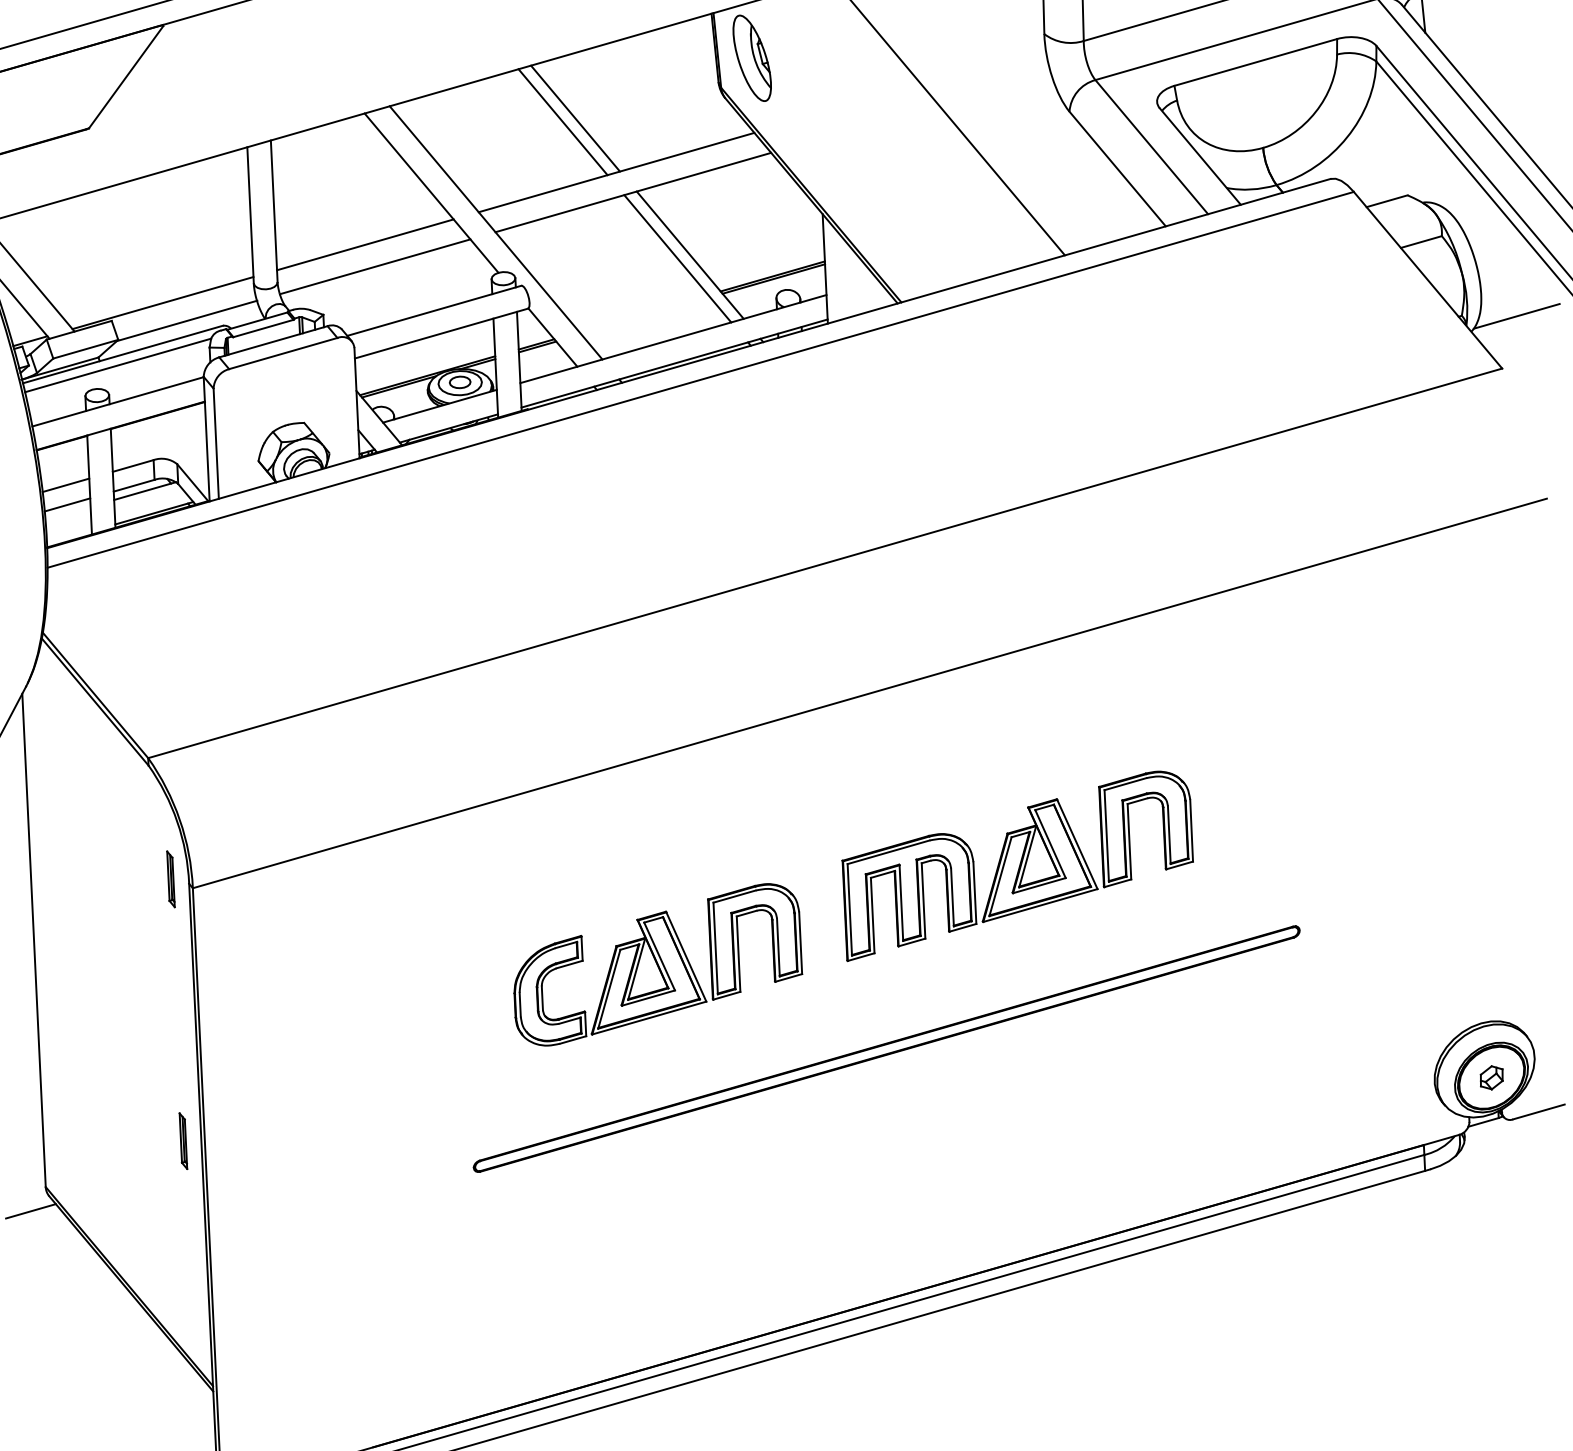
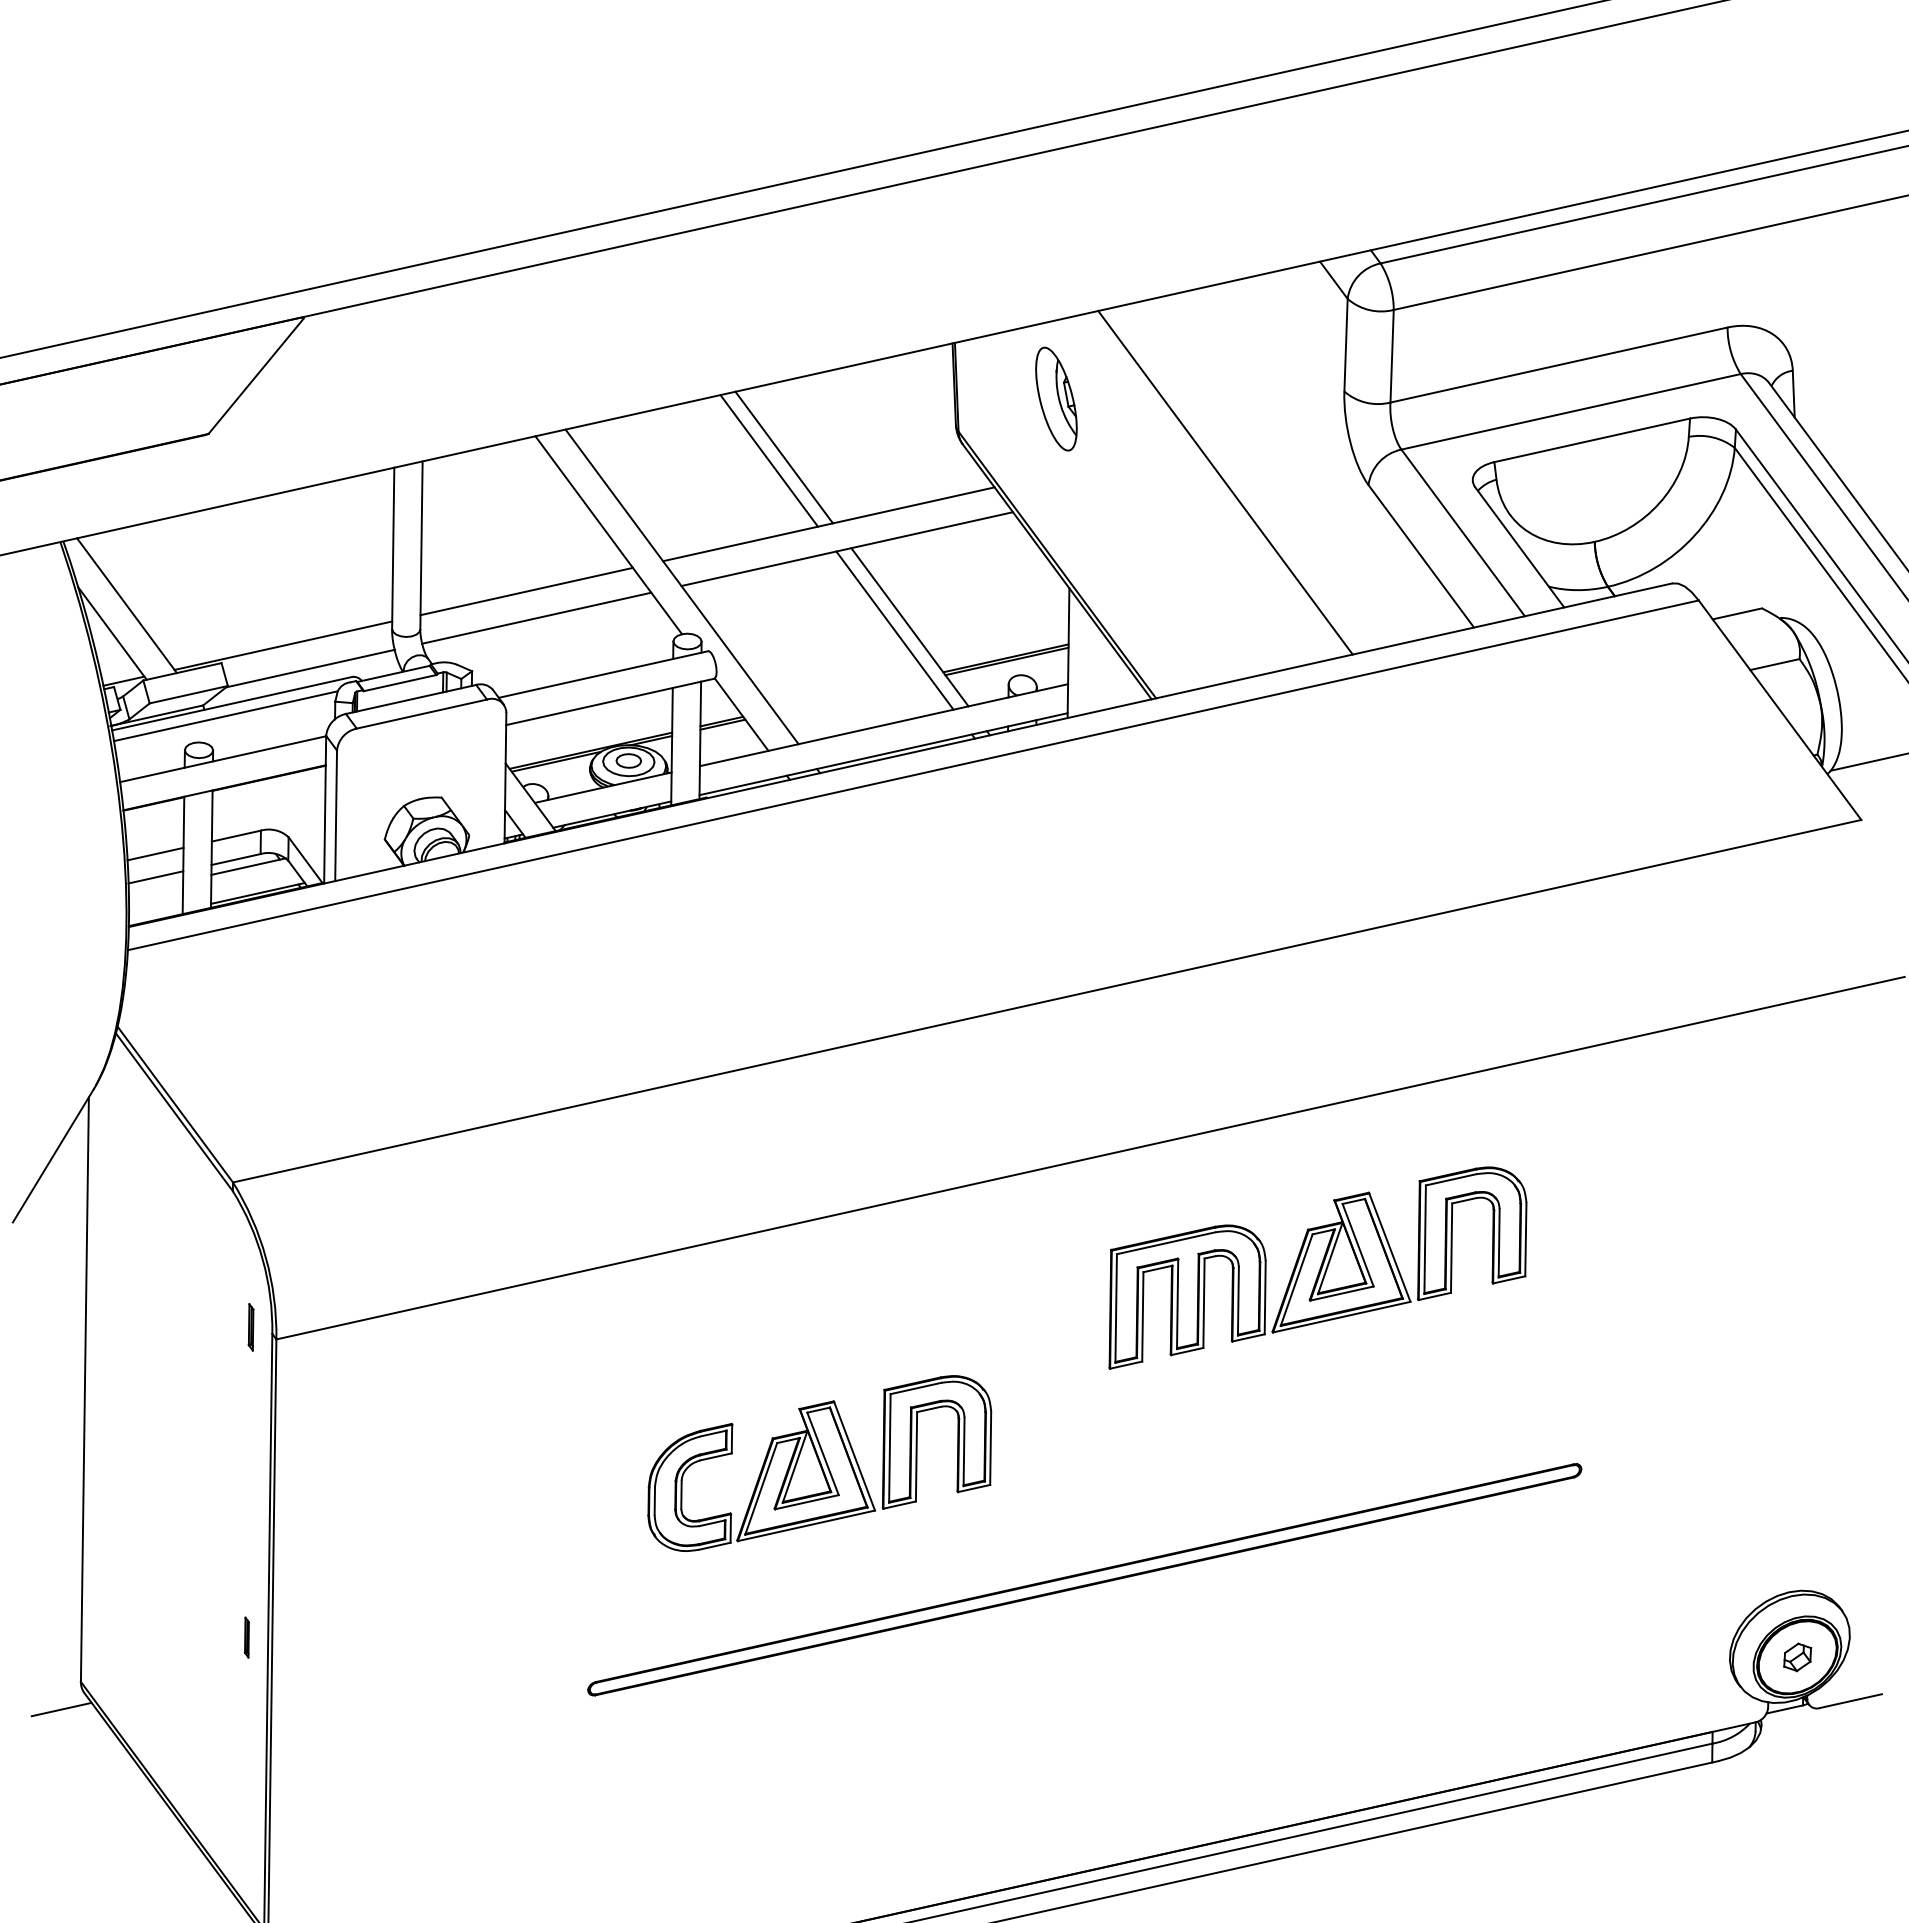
part: (752, 57) -> (1056, 398), moved
part: (1017, 864) -> (1317, 1267), moved
part: (170, 879) -> (250, 1327), size x0.7
part: (183, 1141) -> (246, 1637), size x0.6

